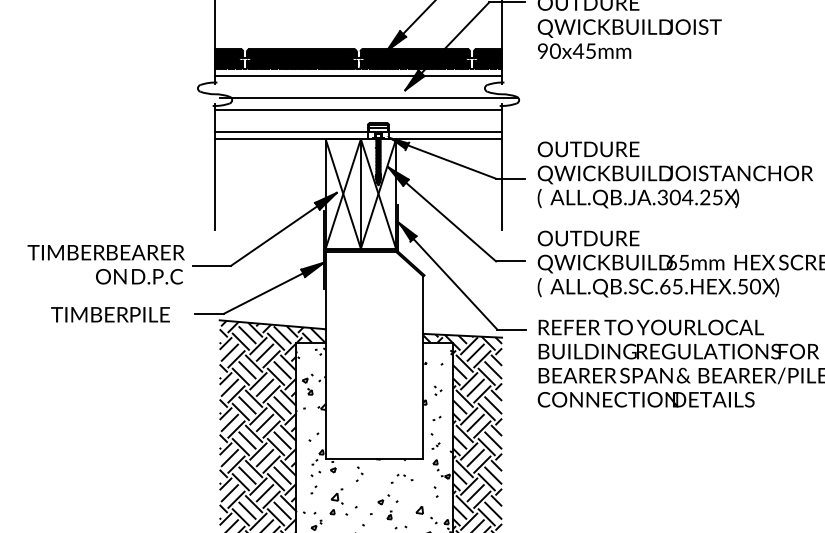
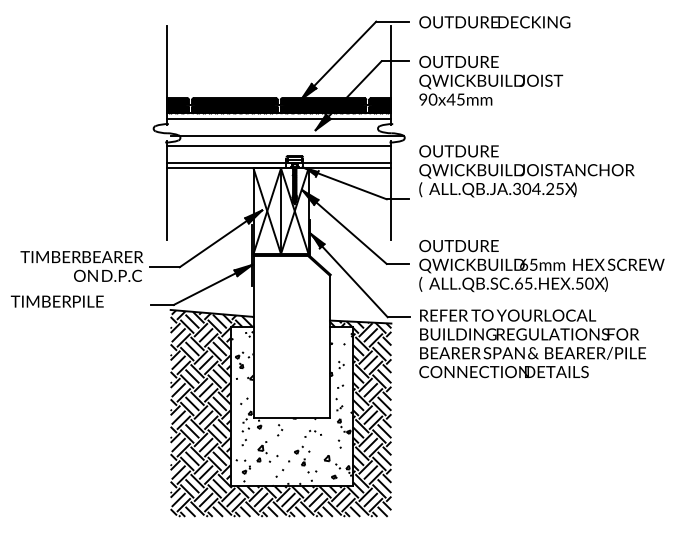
text: (674, 175) -> (526, 171), moved
text: (109, 314) -> (56, 301), moved

